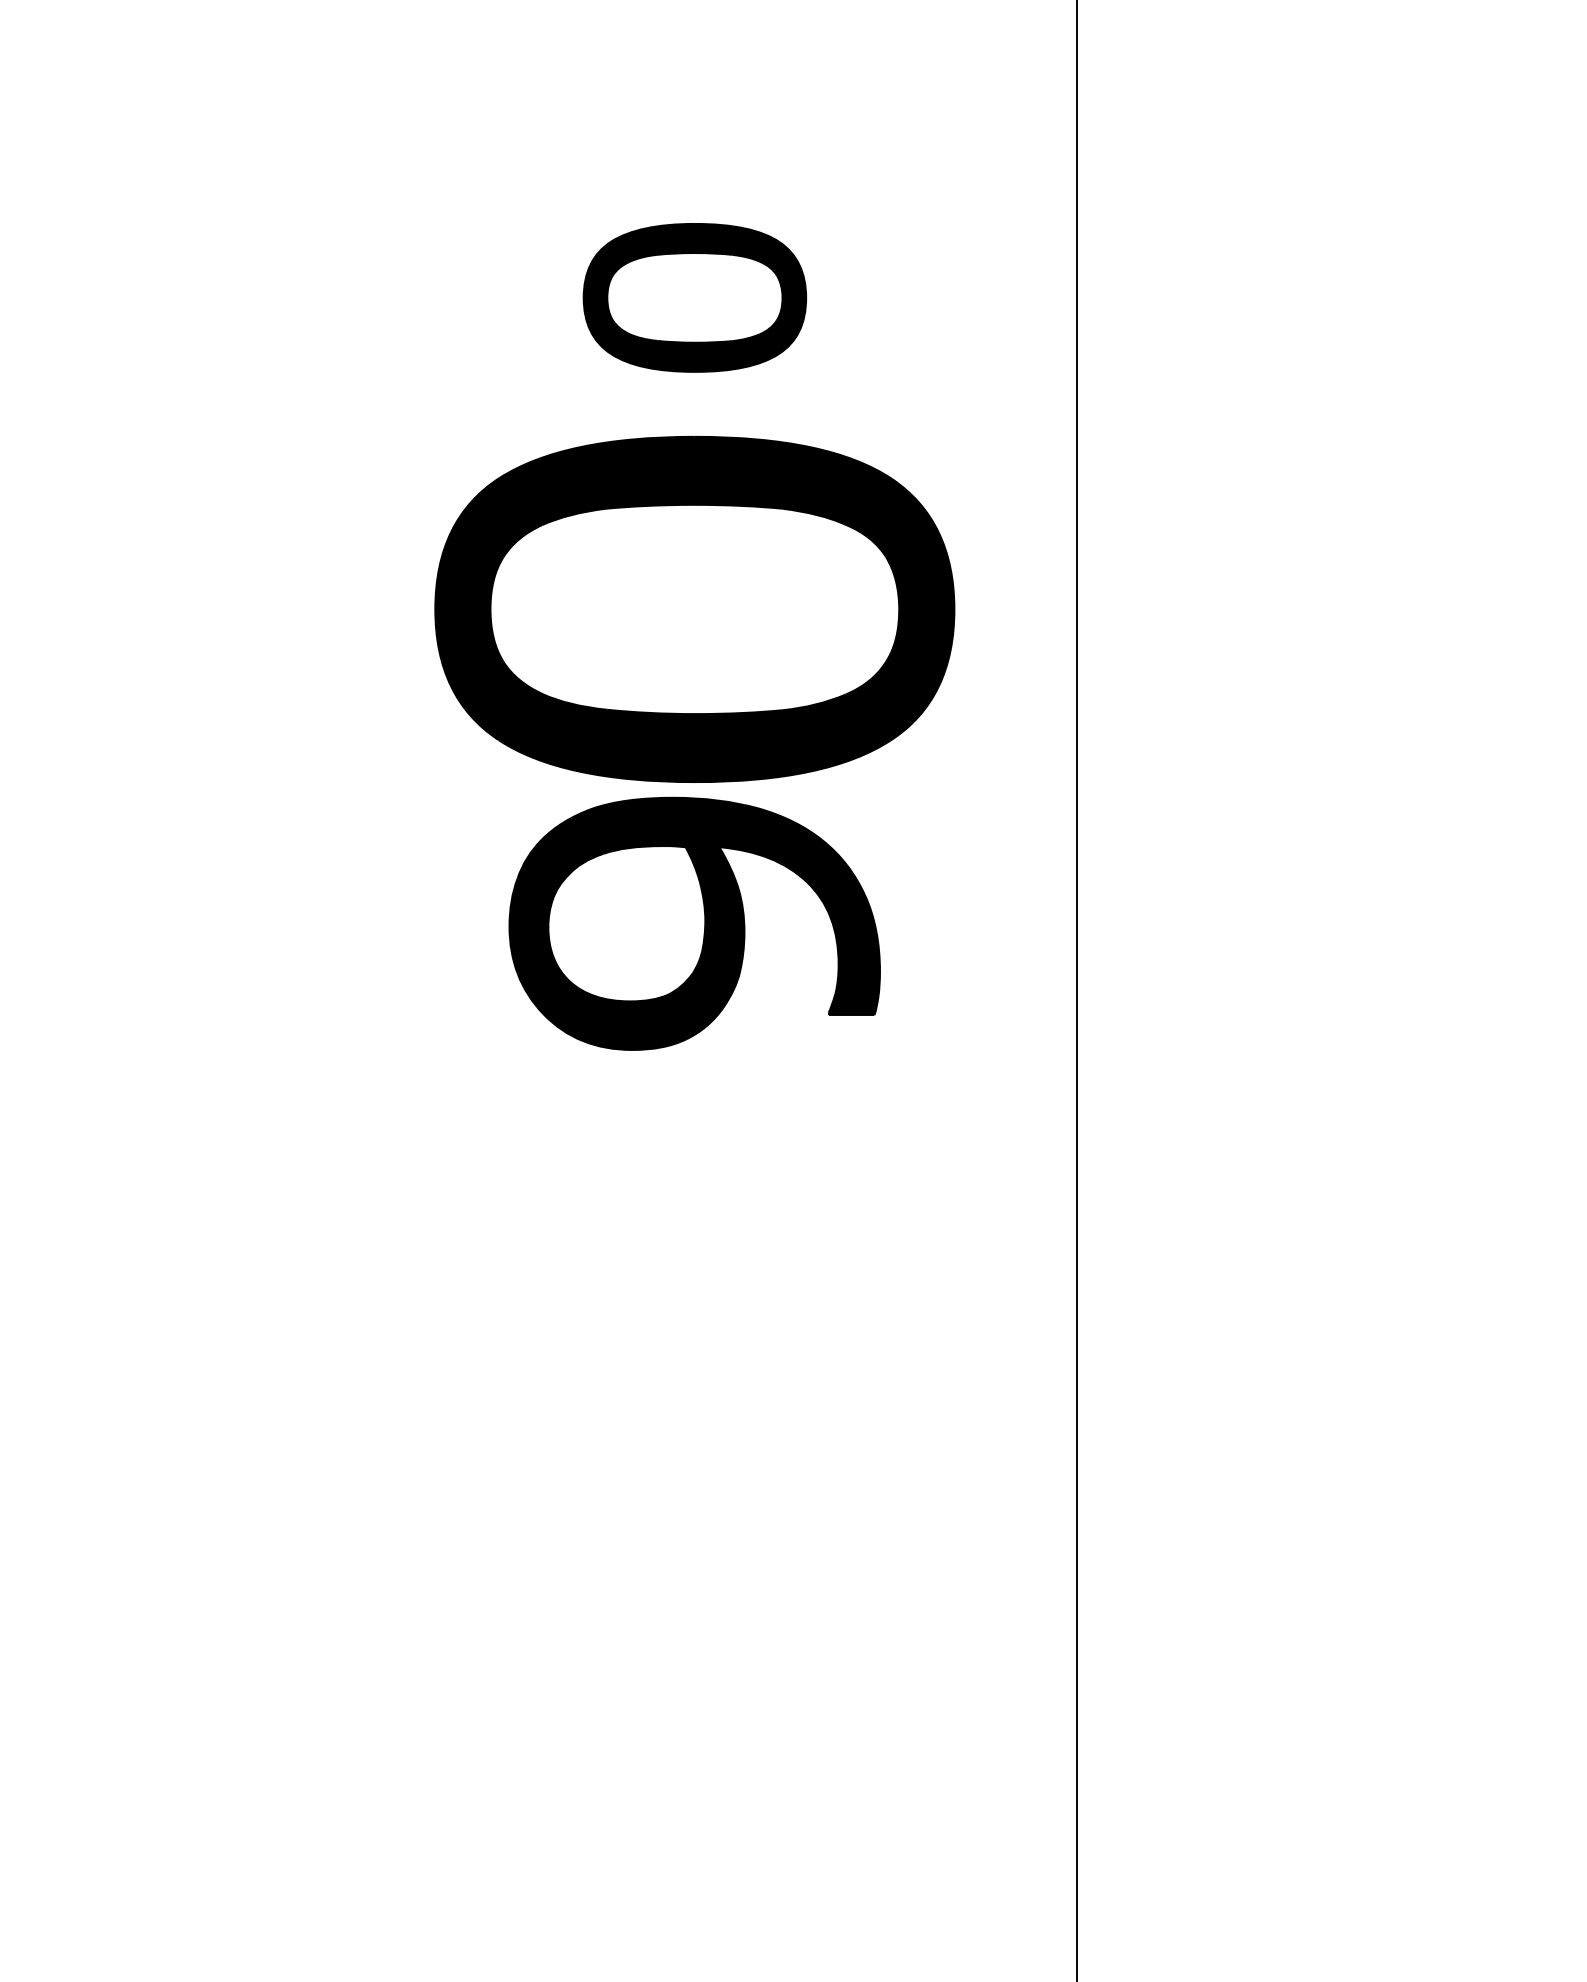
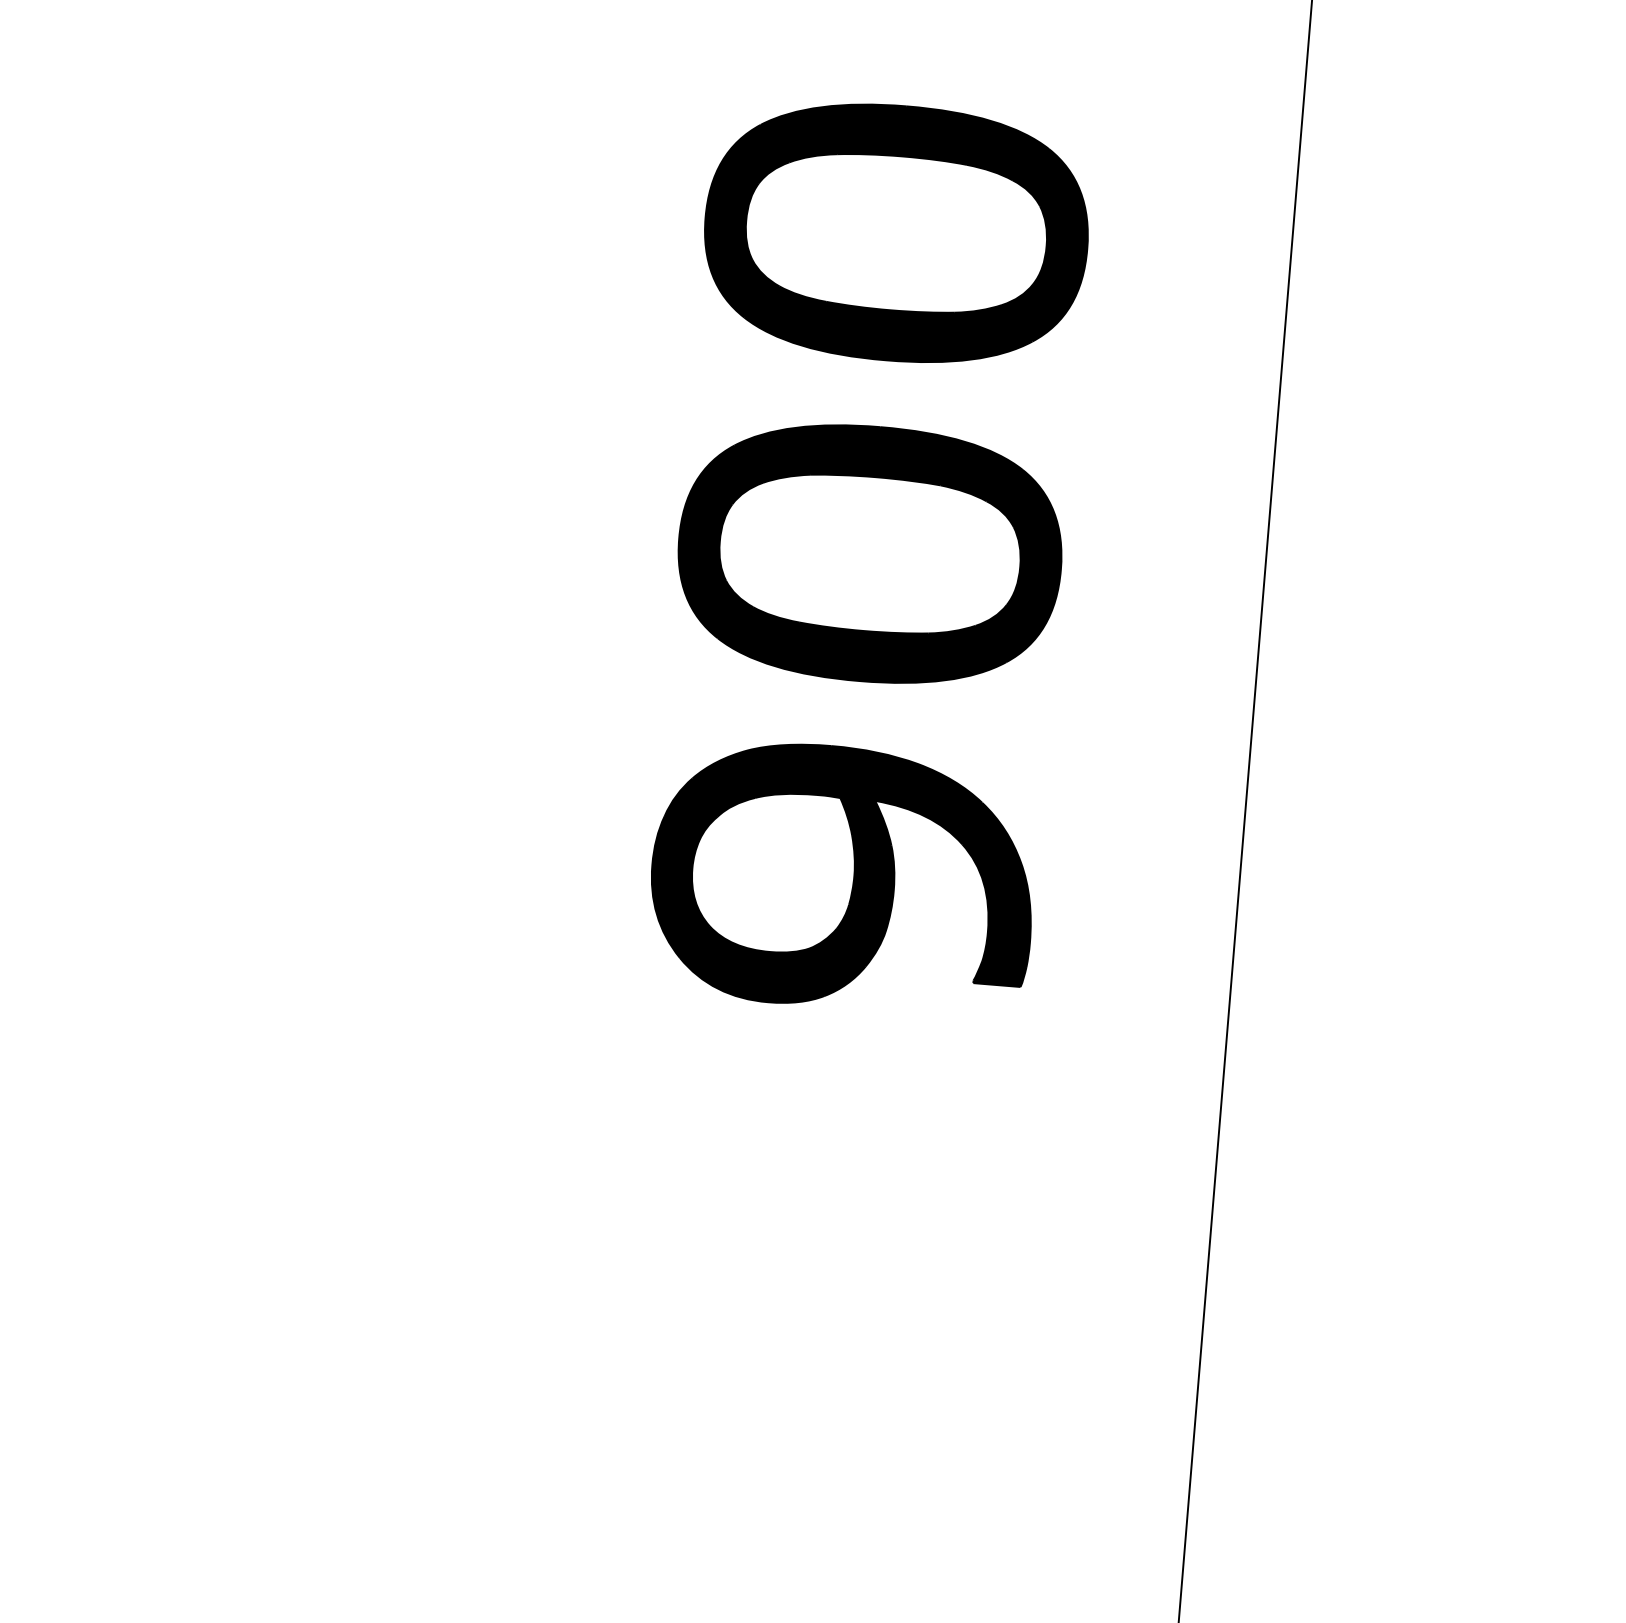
part: (694, 297) -> (896, 232), size x1.67
part: (694, 609) -> (869, 554), size x0.71

